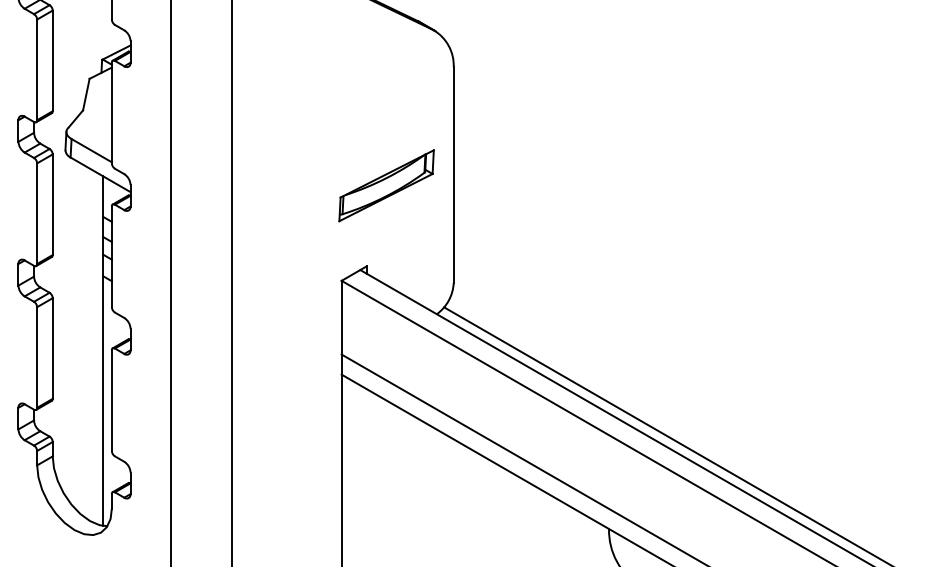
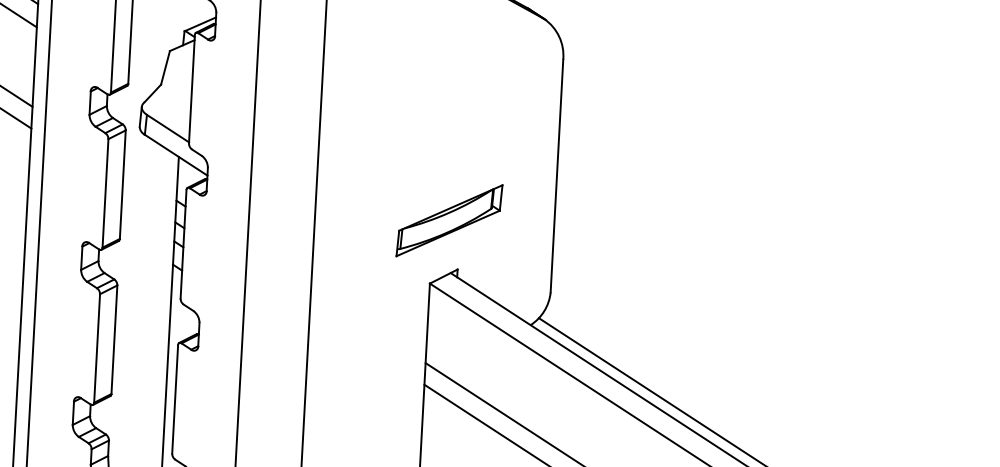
part: (386, 185) -> (449, 220), moved

